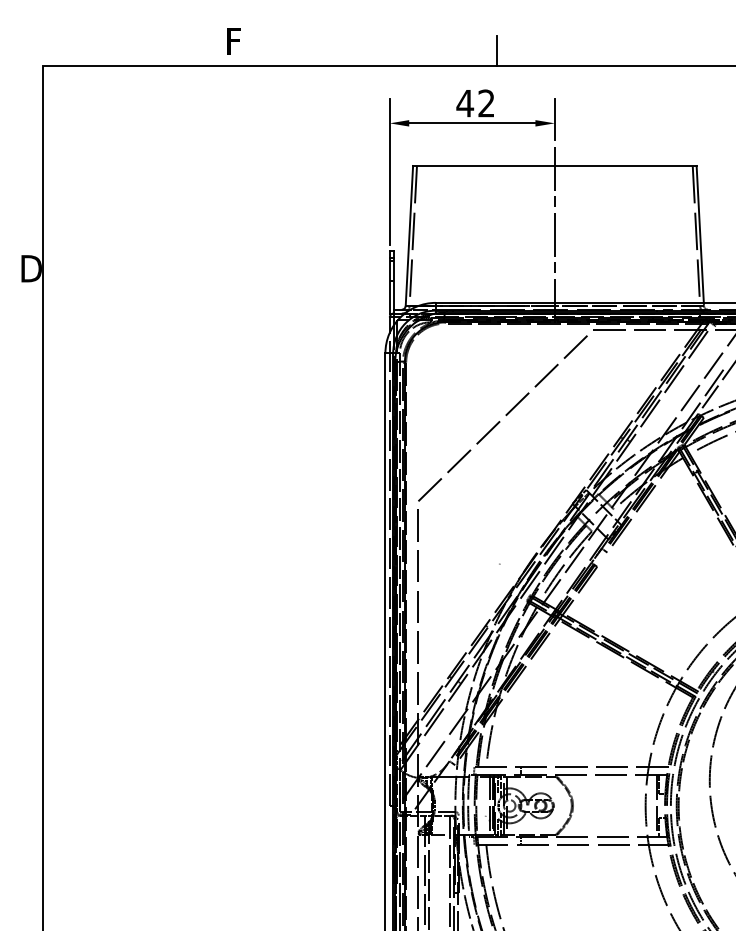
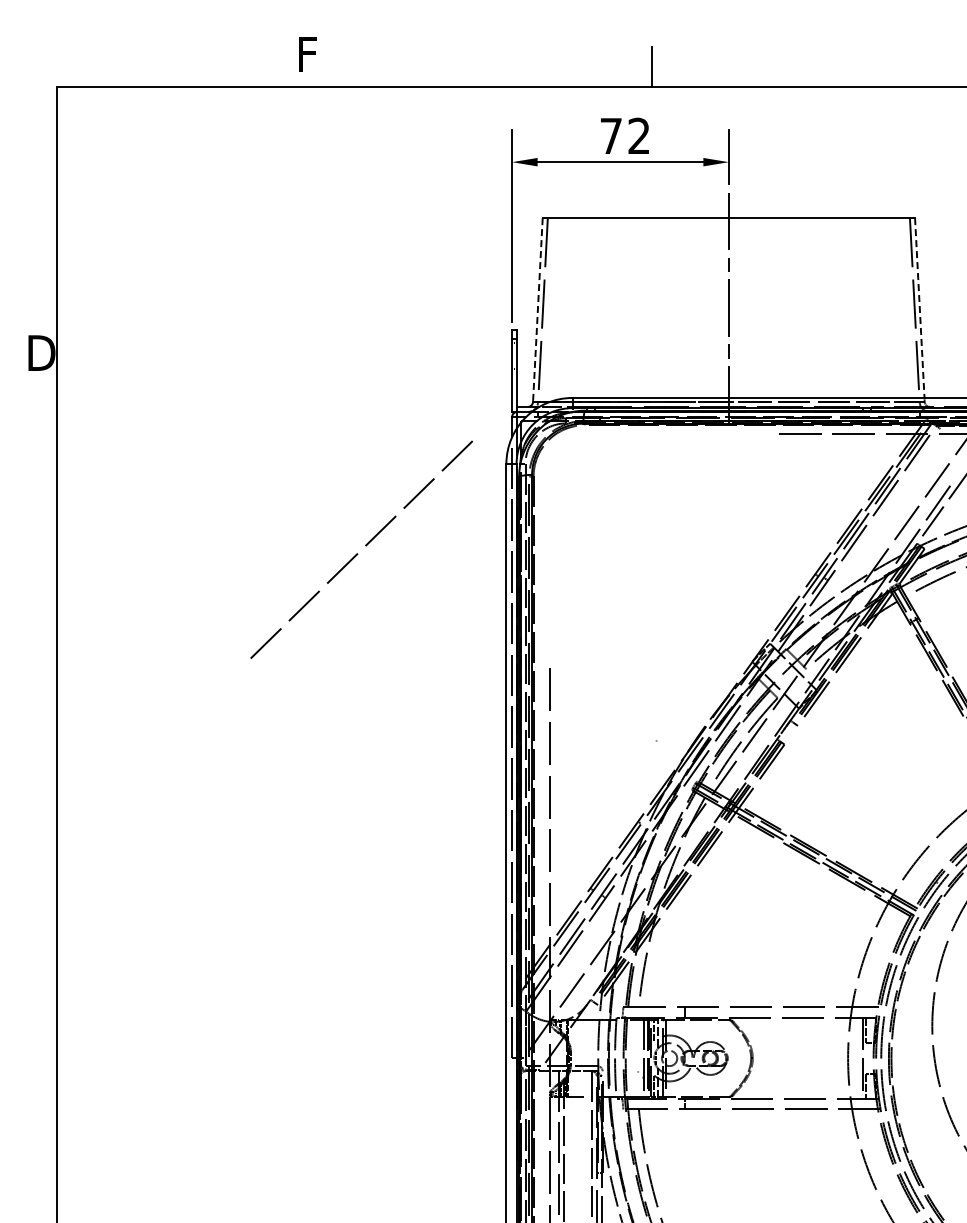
text: (464, 103) -> (610, 135), 42 -> 72
line: (700, 234) -> (919, 308), solid -> dashed
line: (409, 236) -> (537, 310), solid -> dashed
line: (505, 416) -> (365, 546), moved

